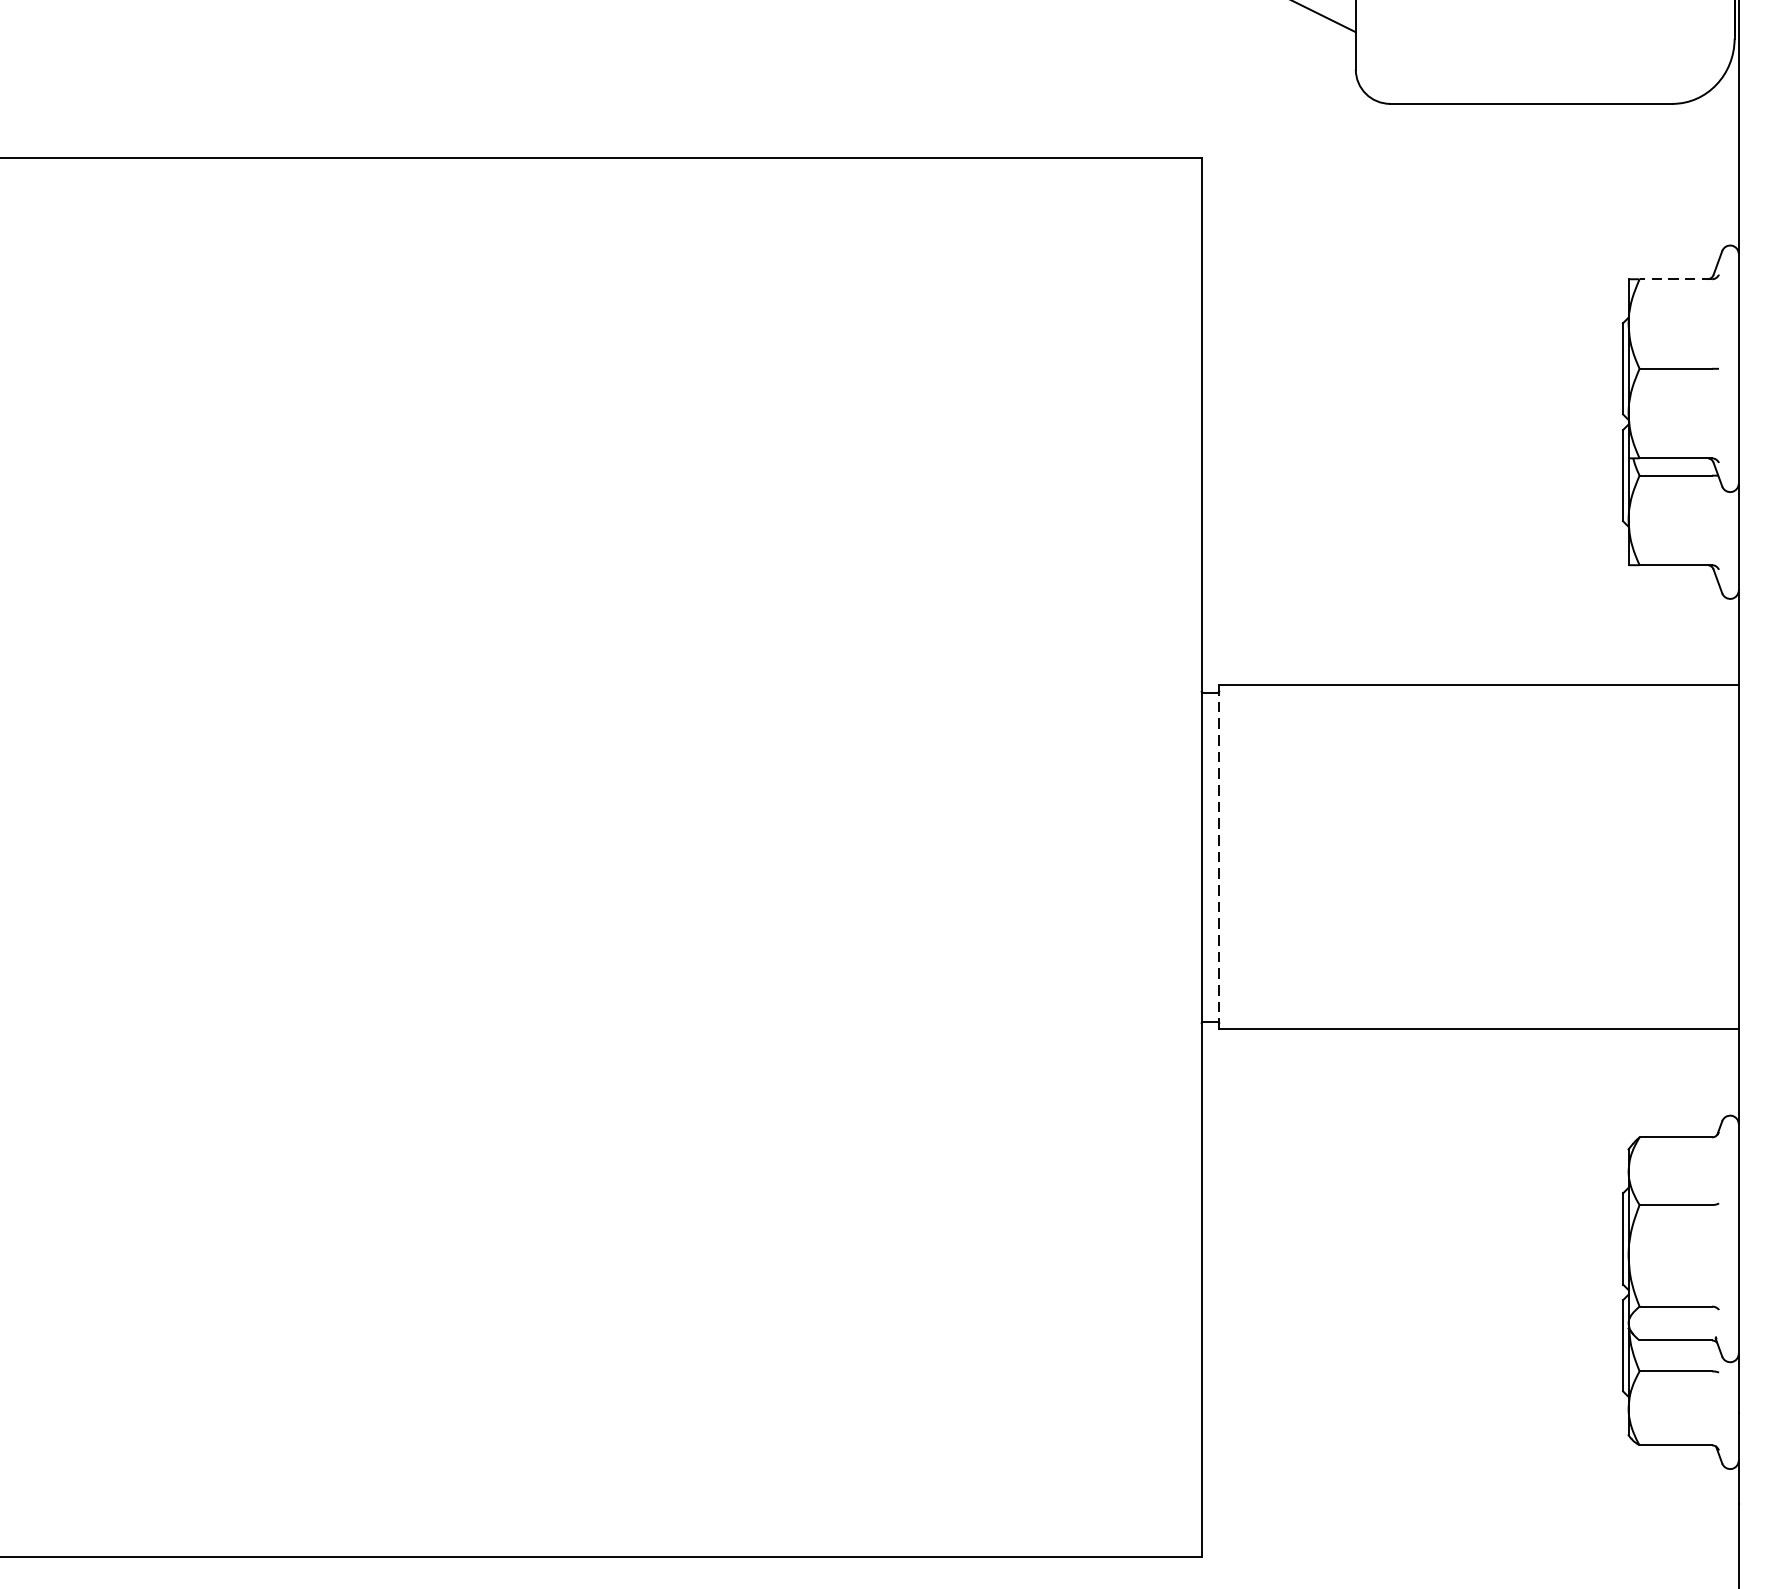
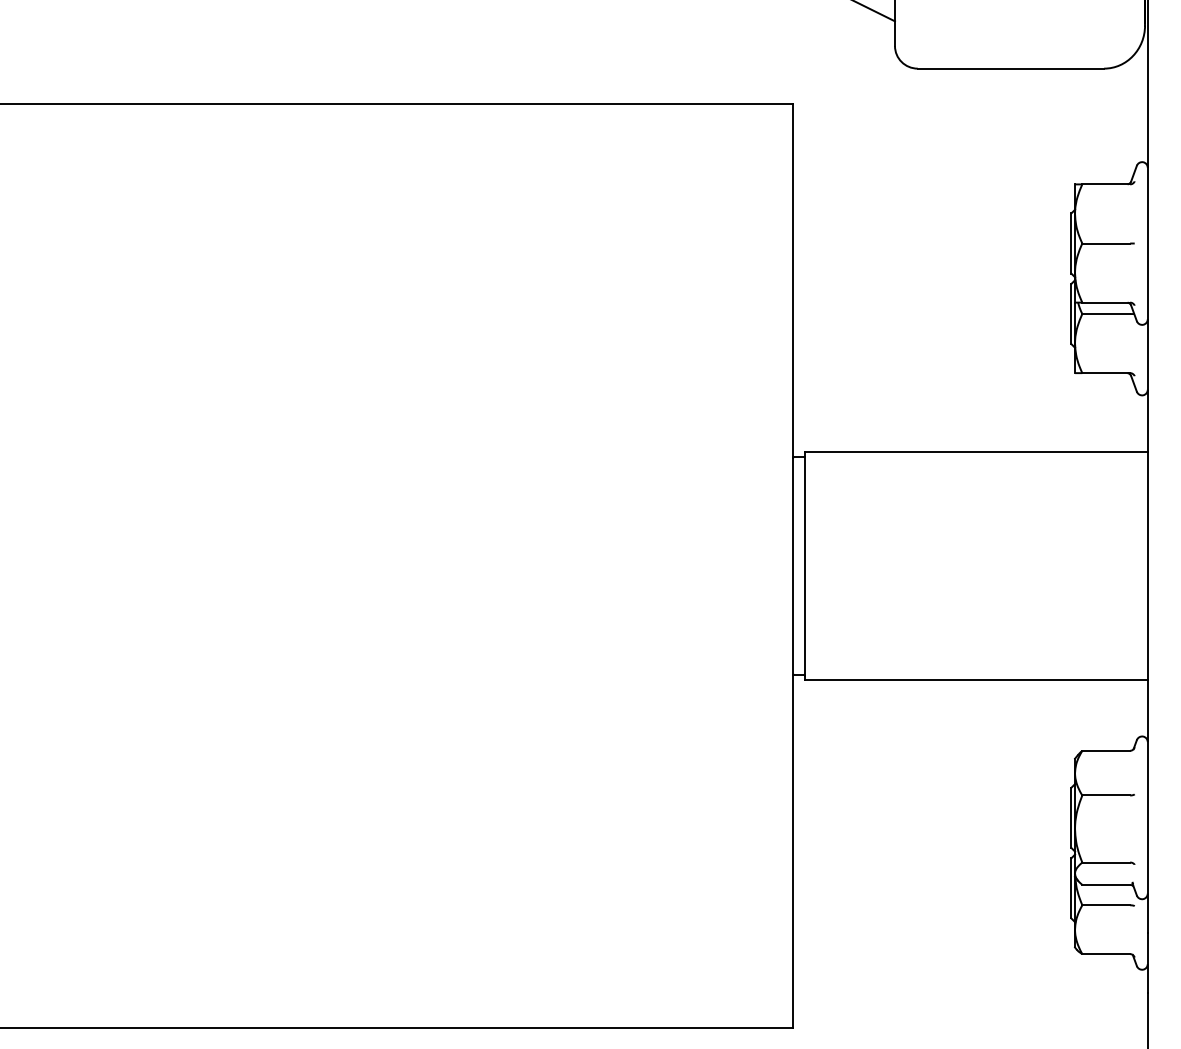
line: (1676, 279) -> (1106, 184), dashed -> solid
line: (1218, 855) -> (804, 564), dashed -> solid

